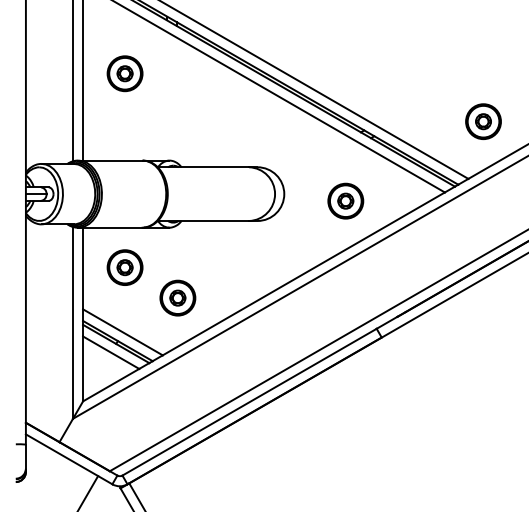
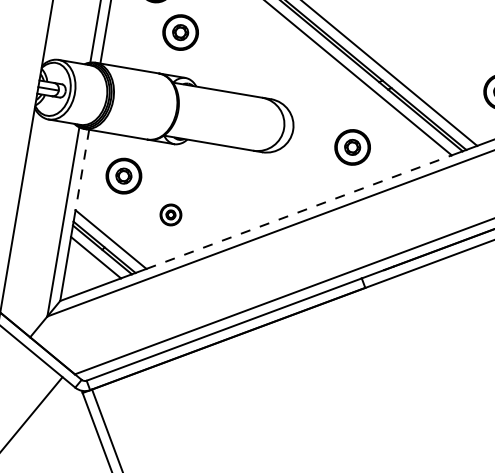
part: (156, 116) -> (180, 32), added
line: (83, 268) -> (82, 170), solid -> dashed
line: (303, 273) -> (298, 211), solid -> dashed
part: (177, 297) -> (170, 214), size x0.6

